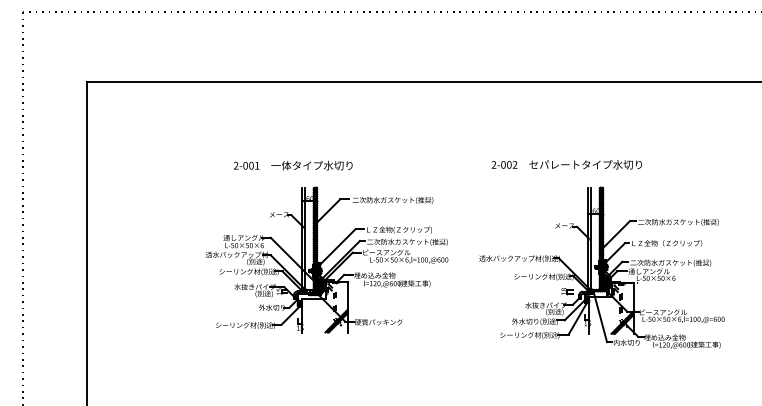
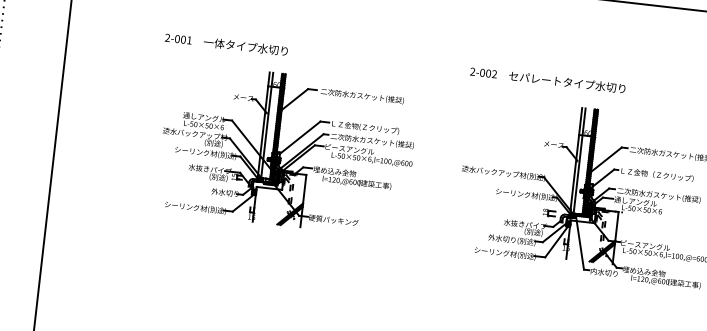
text: (566, 164) -> (547, 79), moved
text: (292, 165) -> (225, 44), moved
part: (327, 259) -> (287, 149), moved

